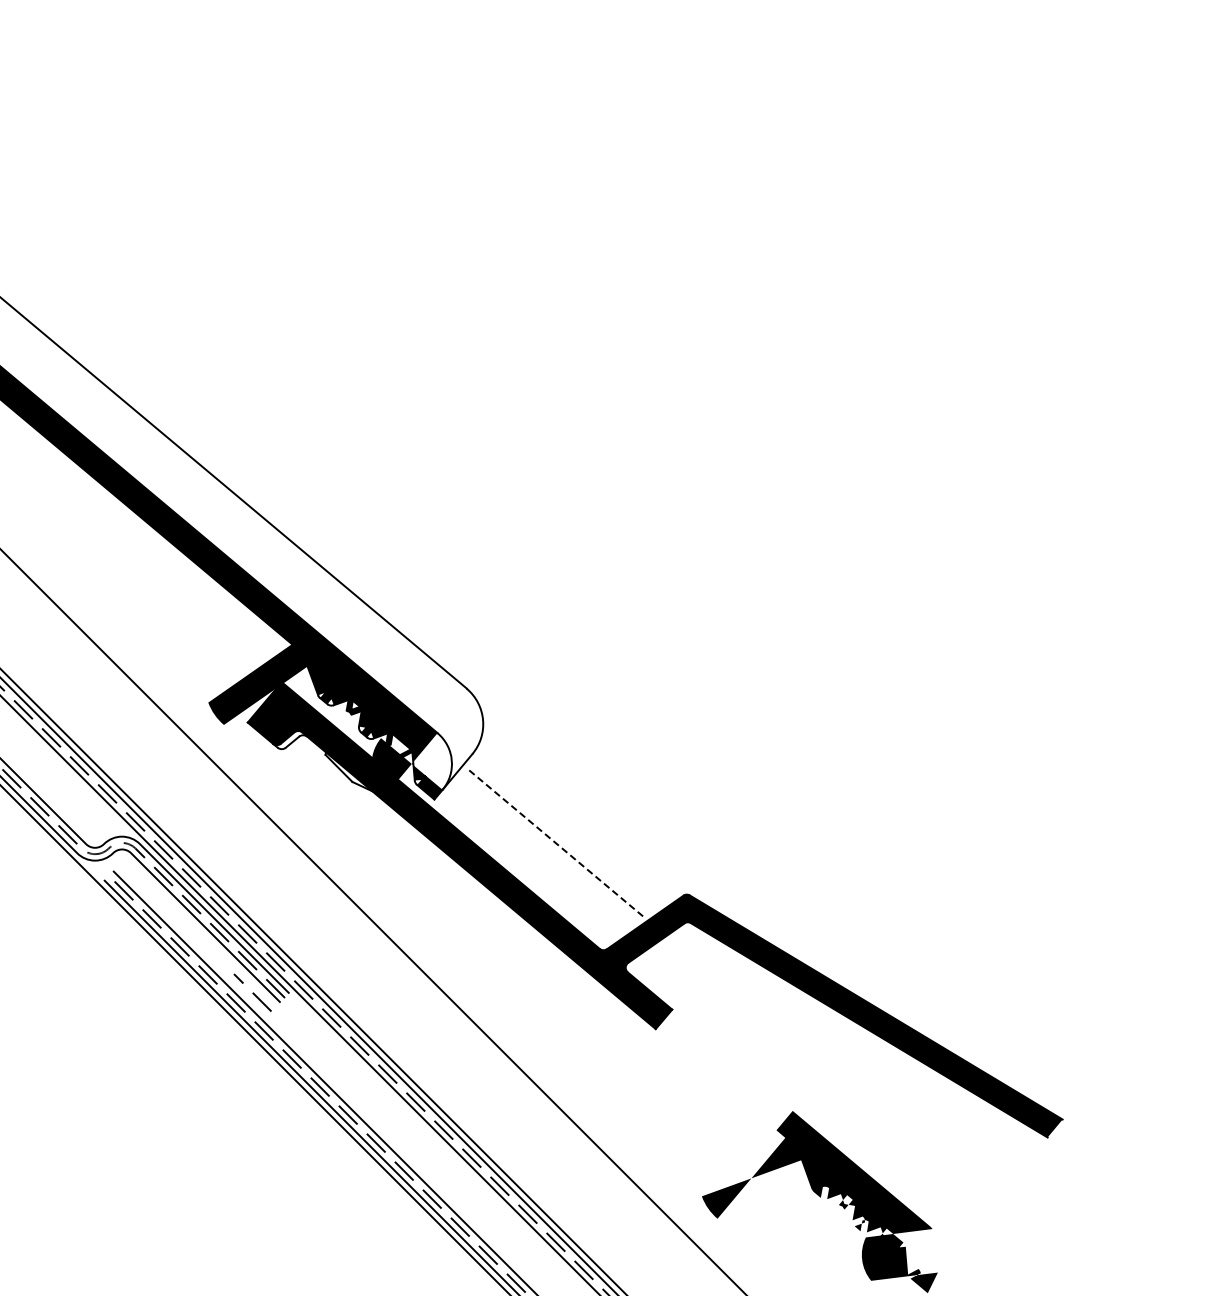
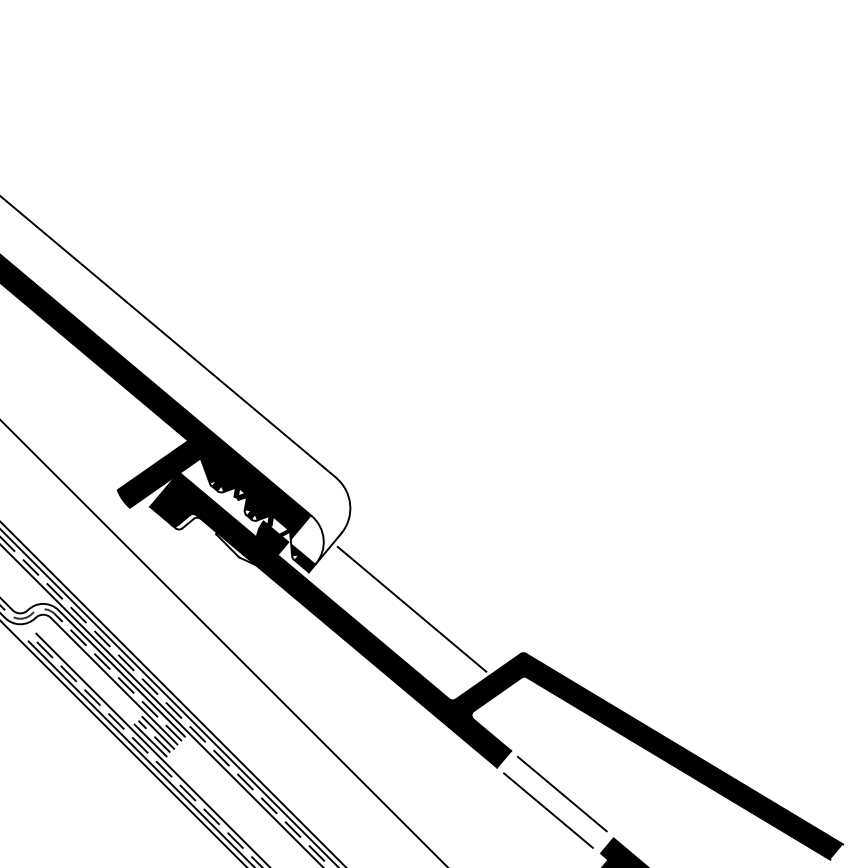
line: (555, 842) -> (411, 608), dashed -> solid
line: (256, 988) -> (157, 732), added
line: (248, 996) -> (150, 739), added
line: (732, 1060) -> (562, 794), added
line: (715, 1079) -> (547, 810), added

